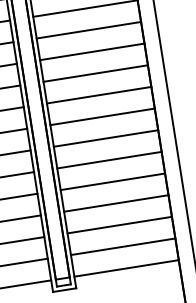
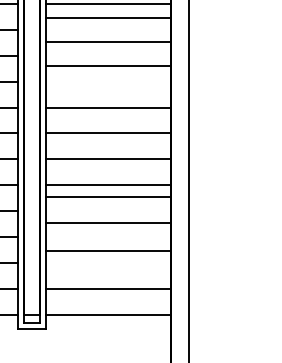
line: (88, 29) -> (108, 17), moved
line: (92, 51) -> (108, 41), moved
line: (95, 73) -> (108, 65), moved
line: (112, 182) -> (108, 197), moved
line: (116, 203) -> (108, 223), moved
line: (119, 224) -> (108, 250), moved

